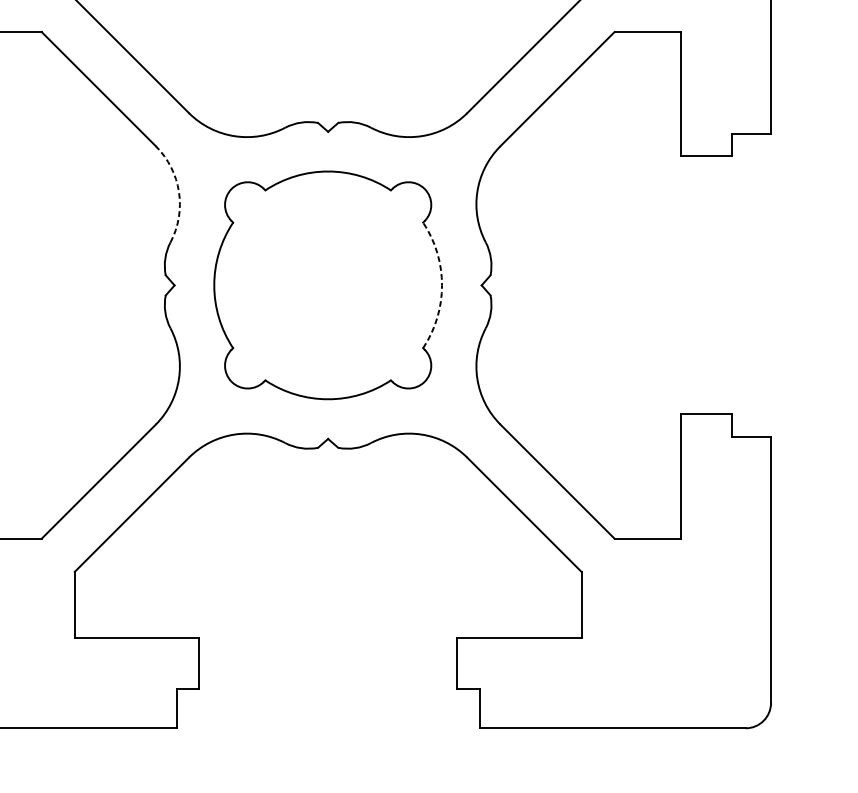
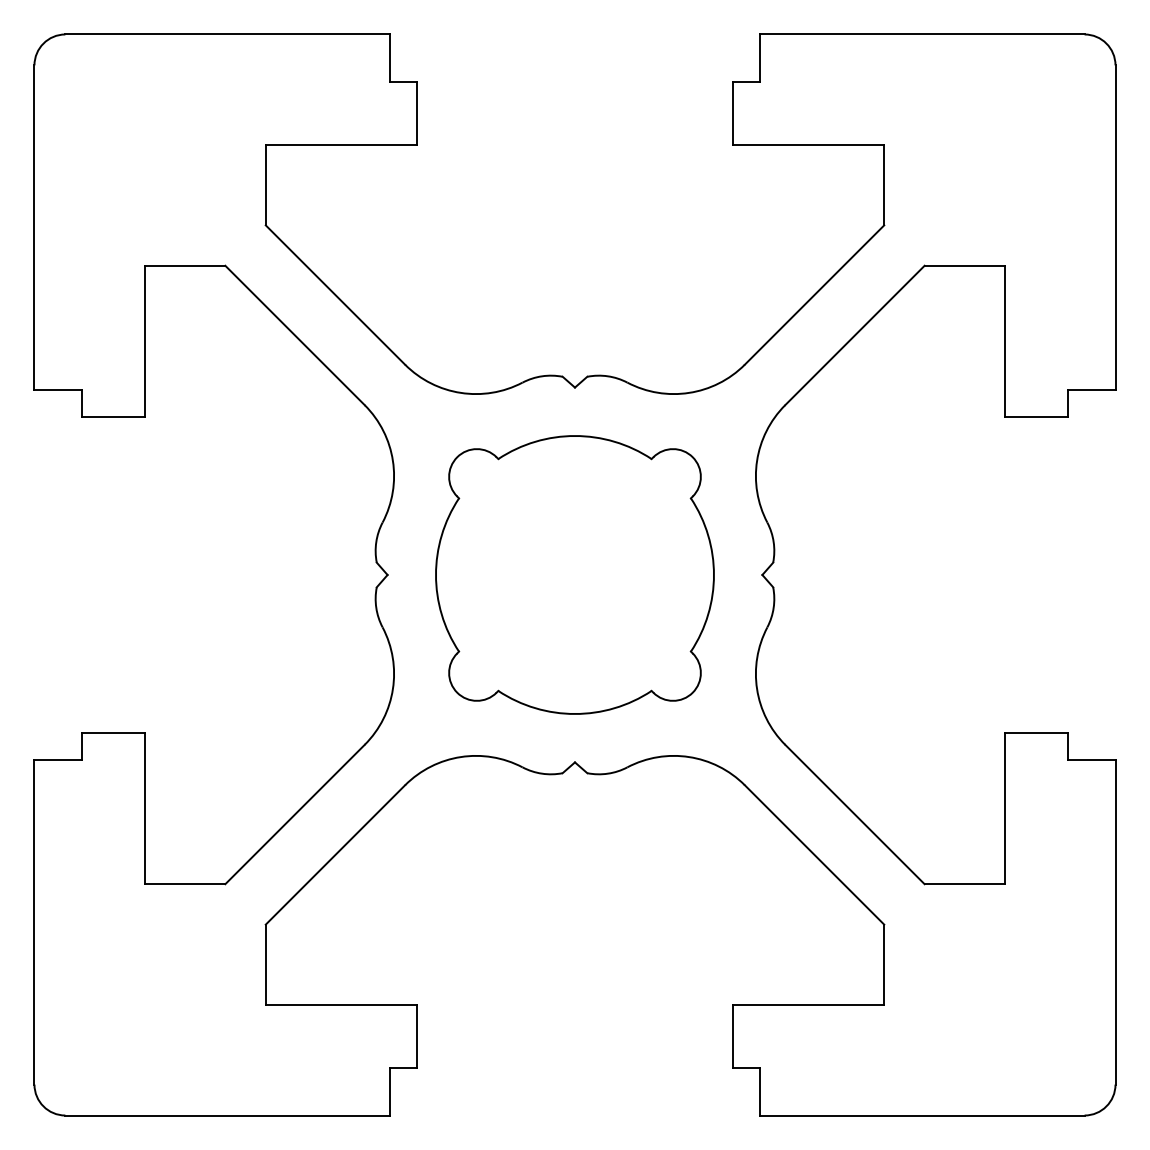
arc: (178, 191) -> (392, 460), dashed -> solid
arc: (441, 285) -> (713, 575), dashed -> solid

